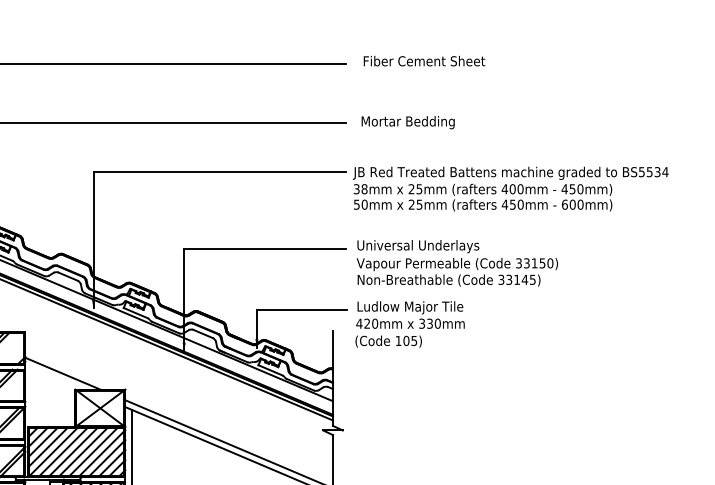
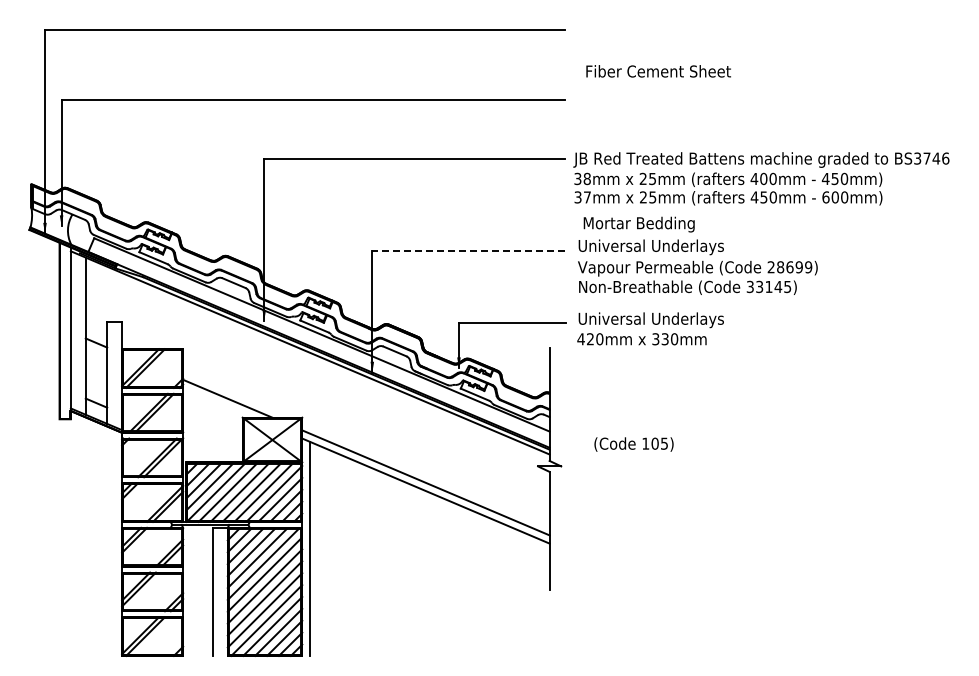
text: (424, 61) -> (658, 71), moved
text: (407, 122) -> (638, 224), moved
text: (653, 172) -> (931, 158), BS5534 -> BS3746
text: (361, 204) -> (583, 197), 50mm -> 37mm
line: (264, 249) -> (468, 250), solid -> dashed
text: (534, 263) -> (789, 267), 33150) -> 28699)
text: (417, 308) -> (650, 320), Ludlow Major Tile -> Universal Underlays
text: (388, 341) -> (633, 444), moved

